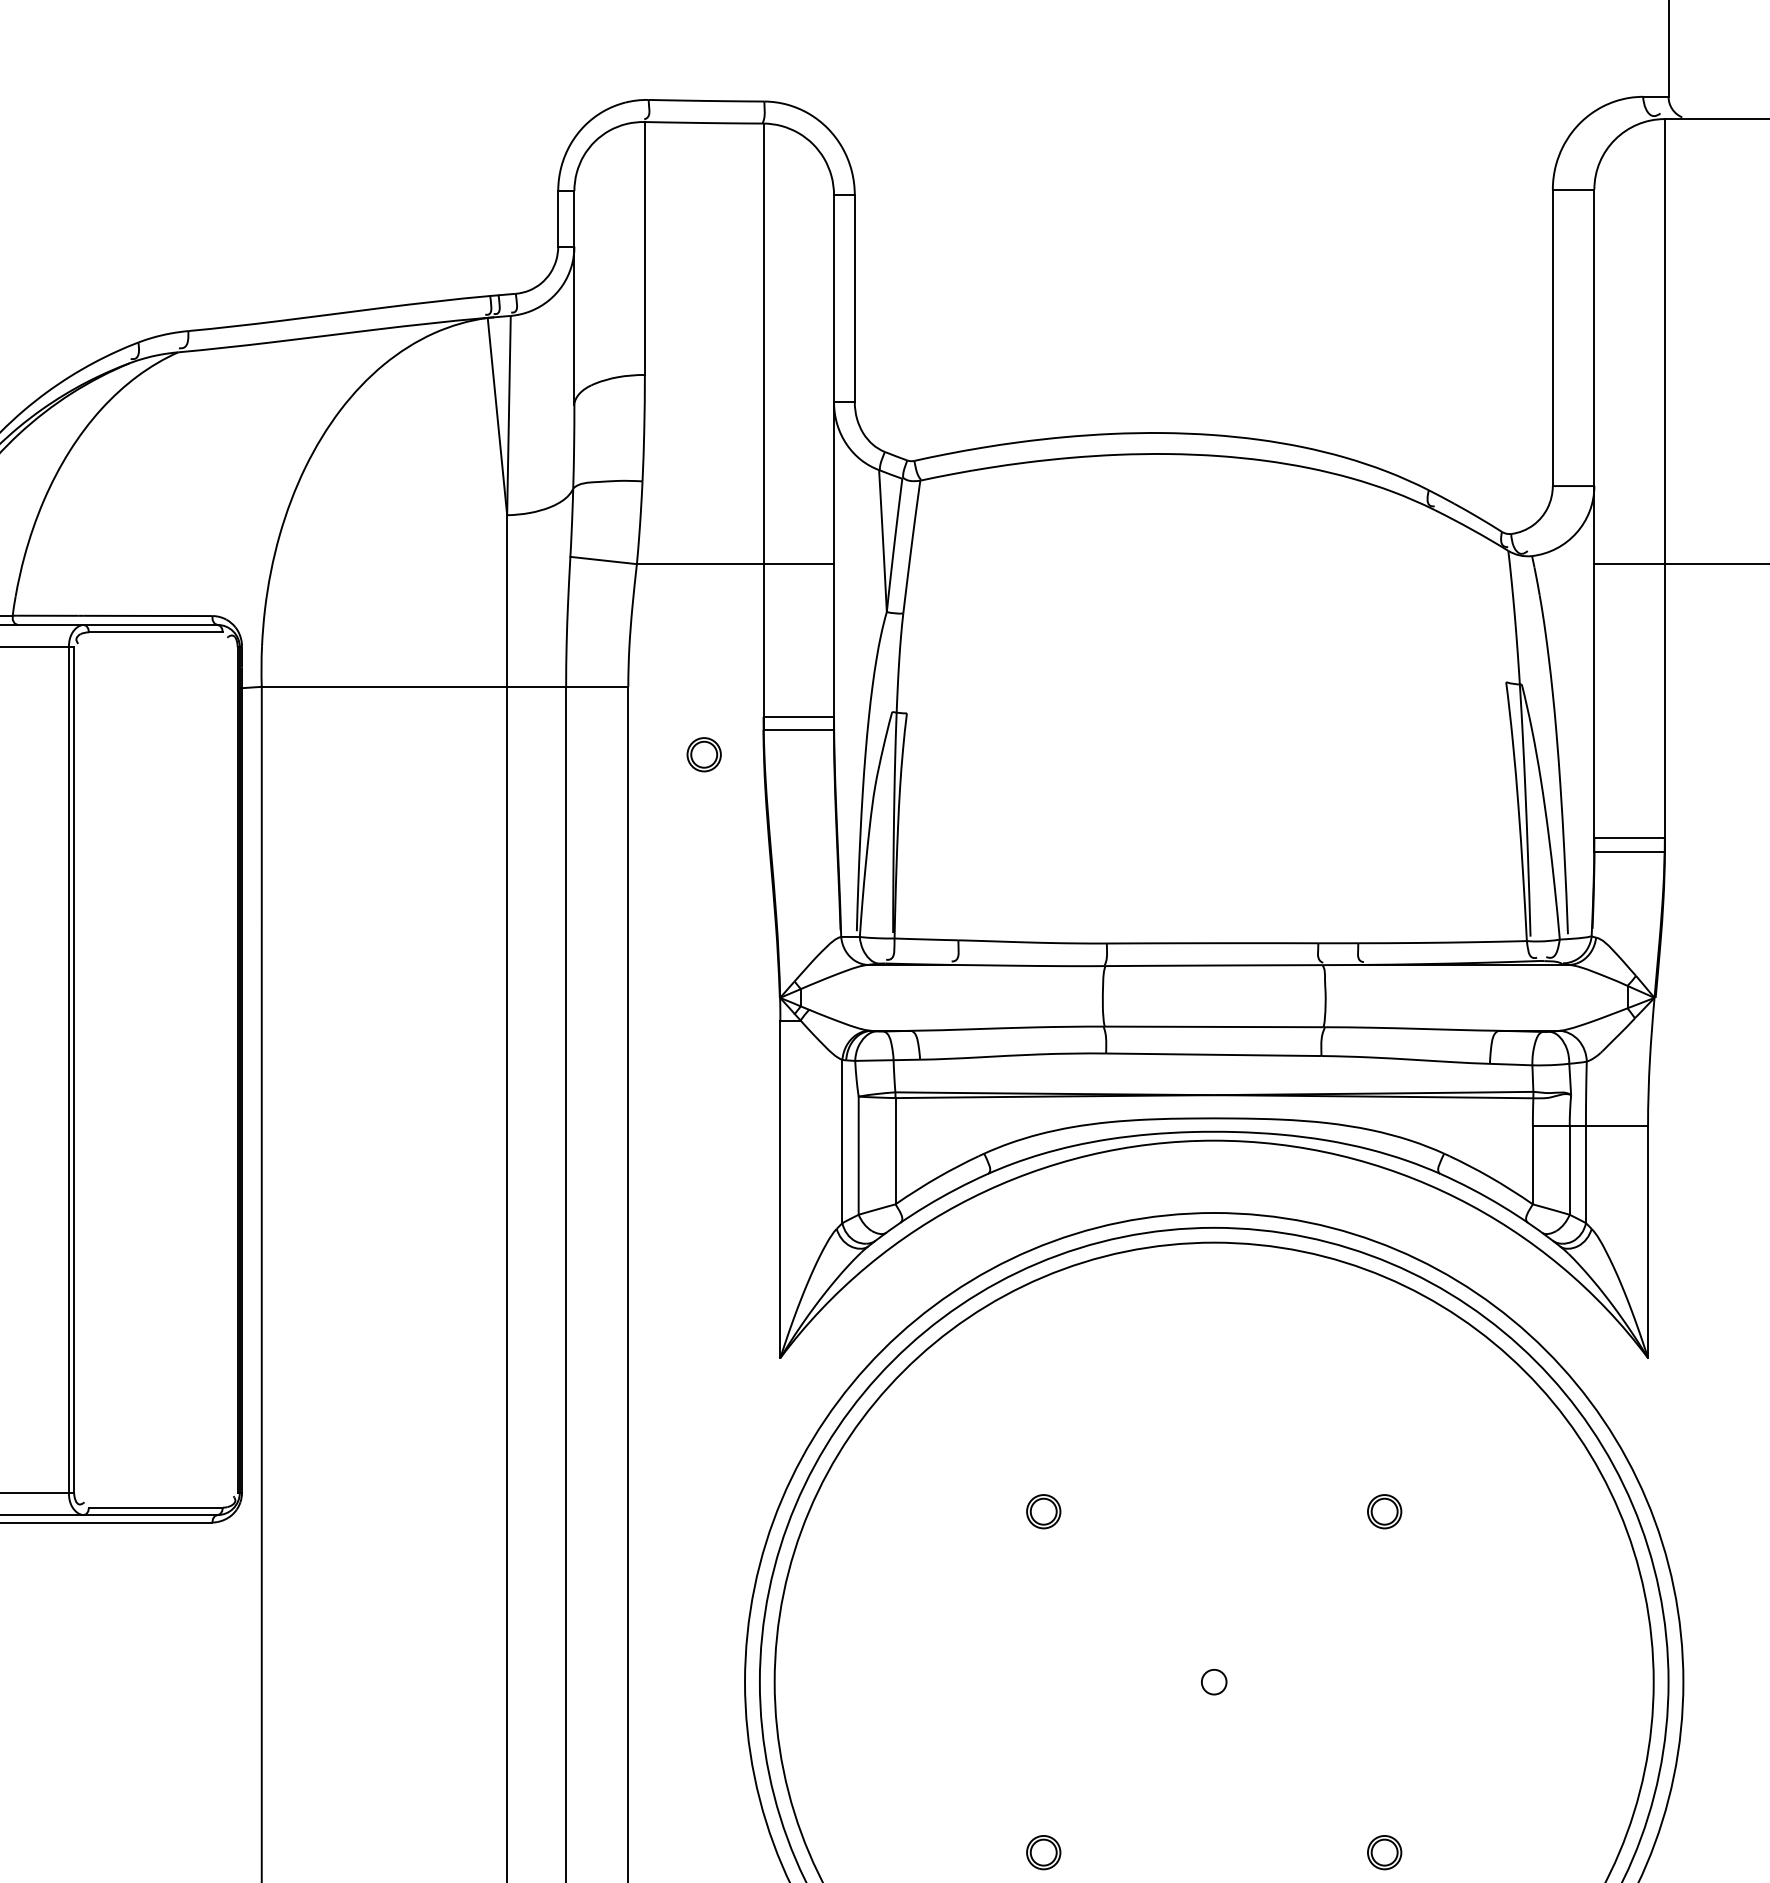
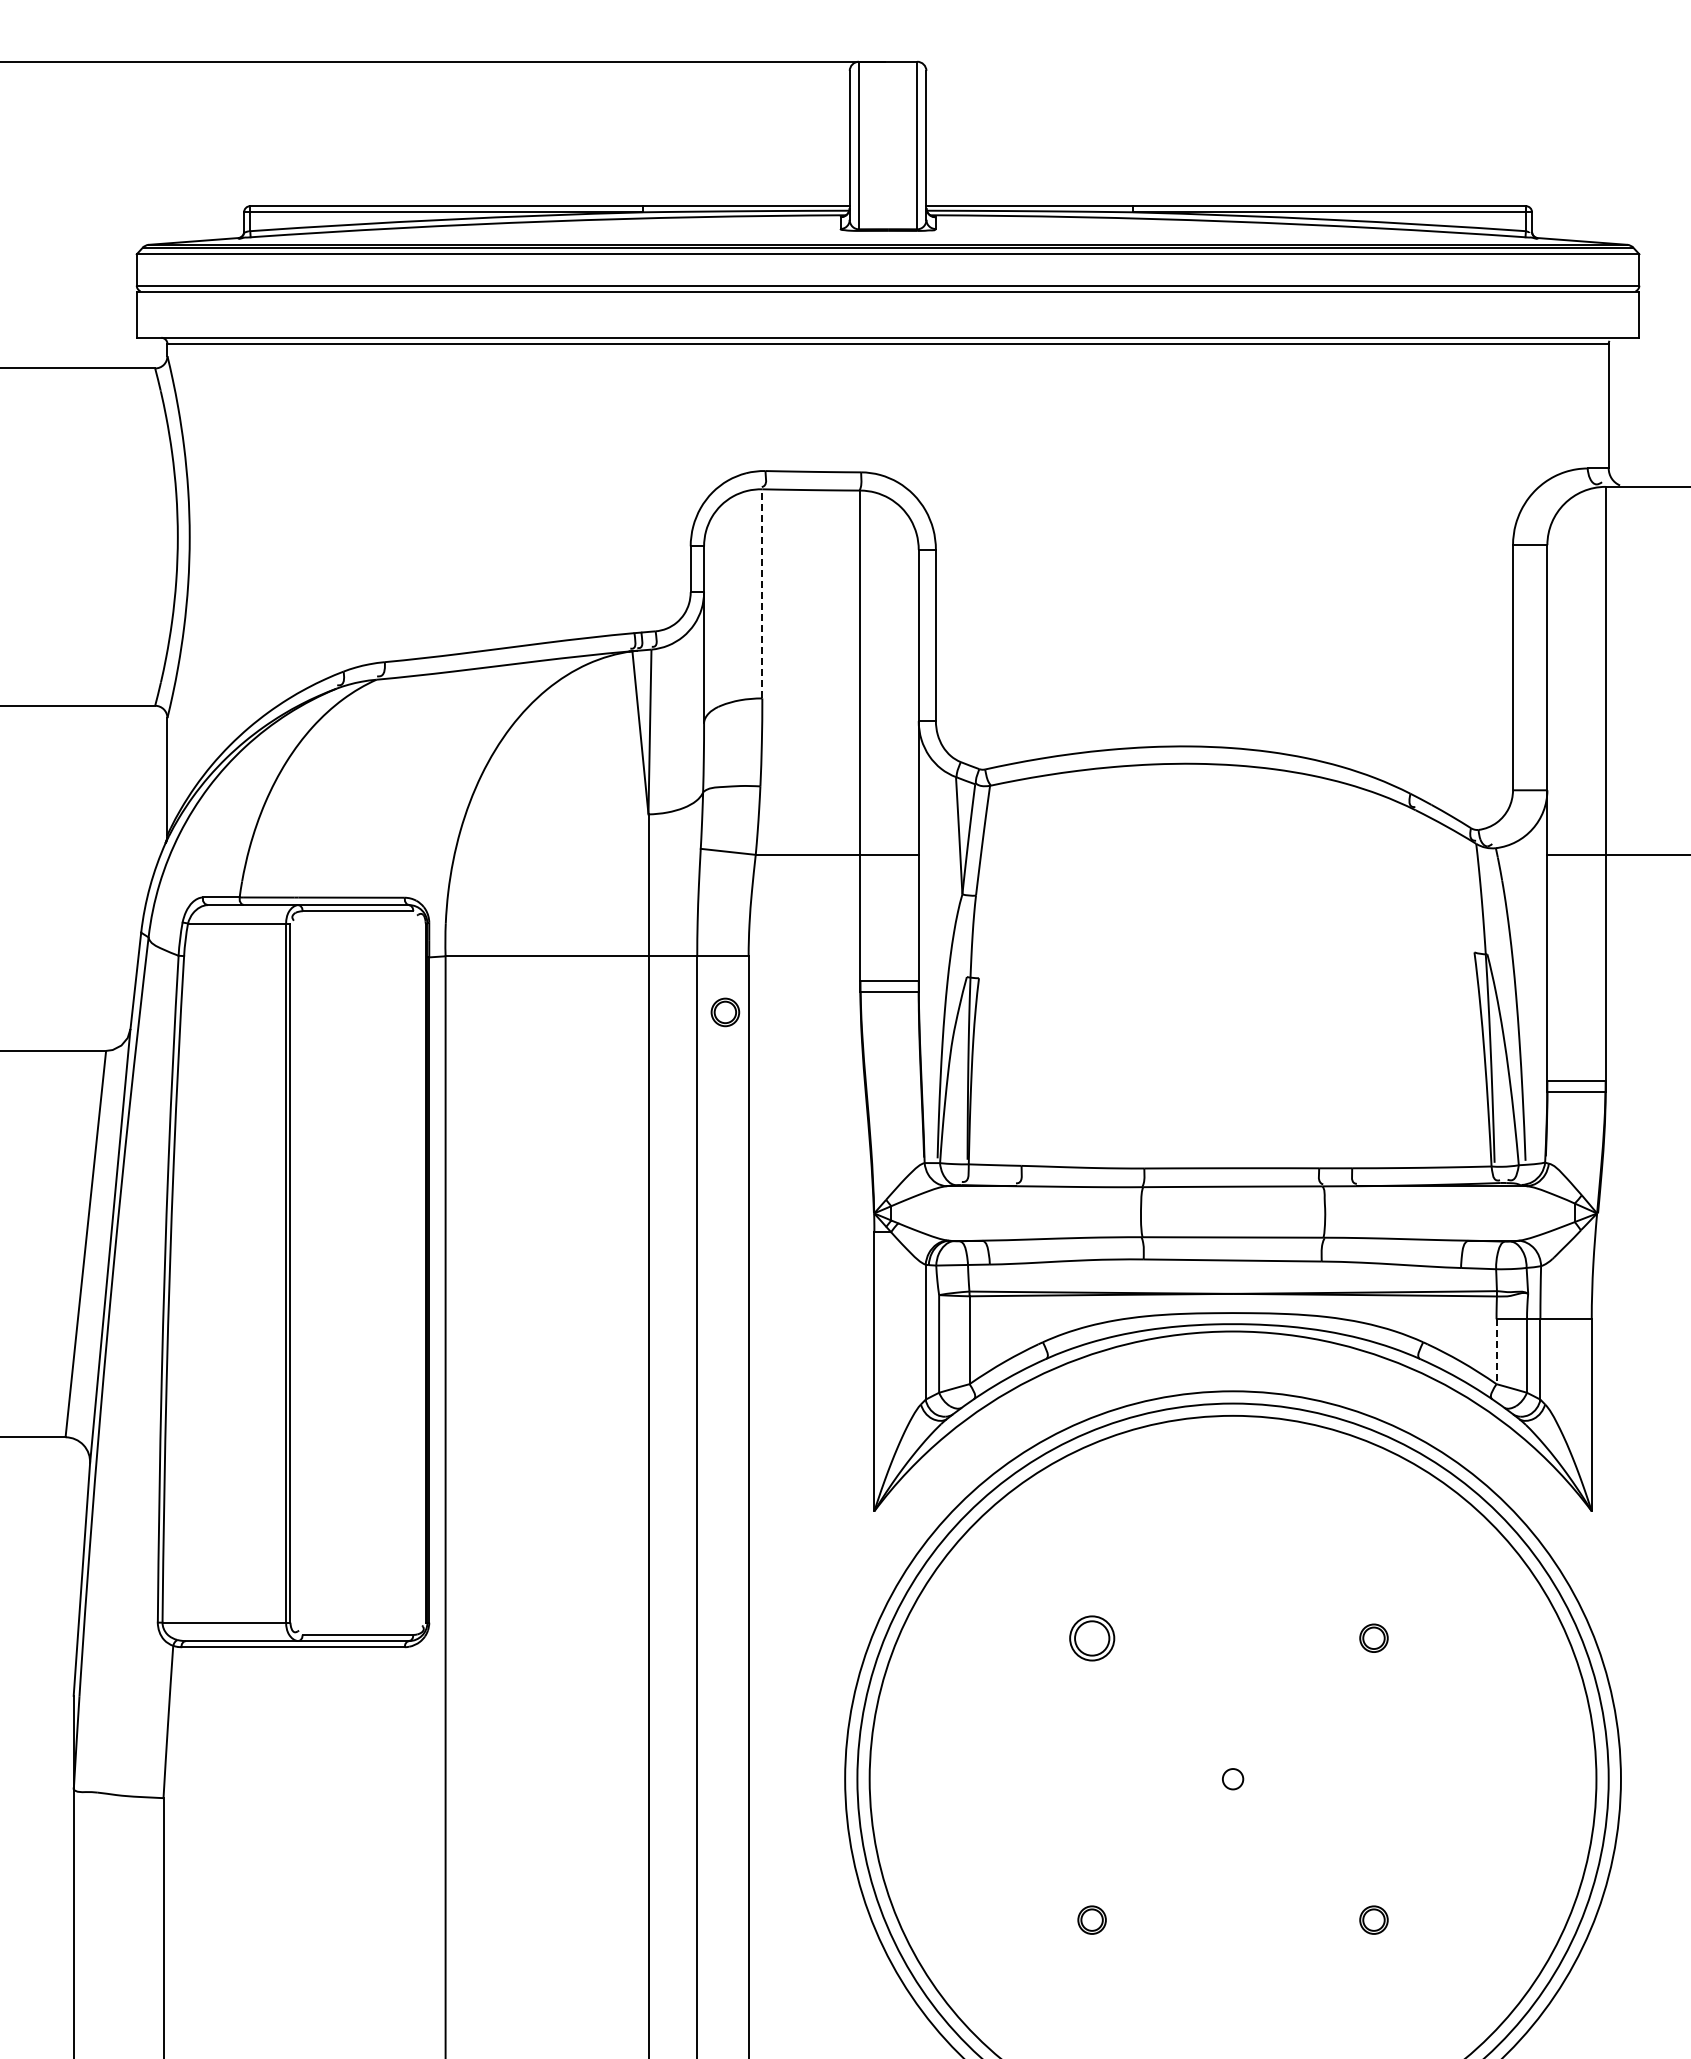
line: (645, 248) -> (762, 593), solid -> dashed
part: (704, 754) -> (725, 1012), moved
line: (1532, 1166) -> (1496, 1352), solid -> dashed
part: (1042, 1510) -> (1091, 1637), size x1.6

